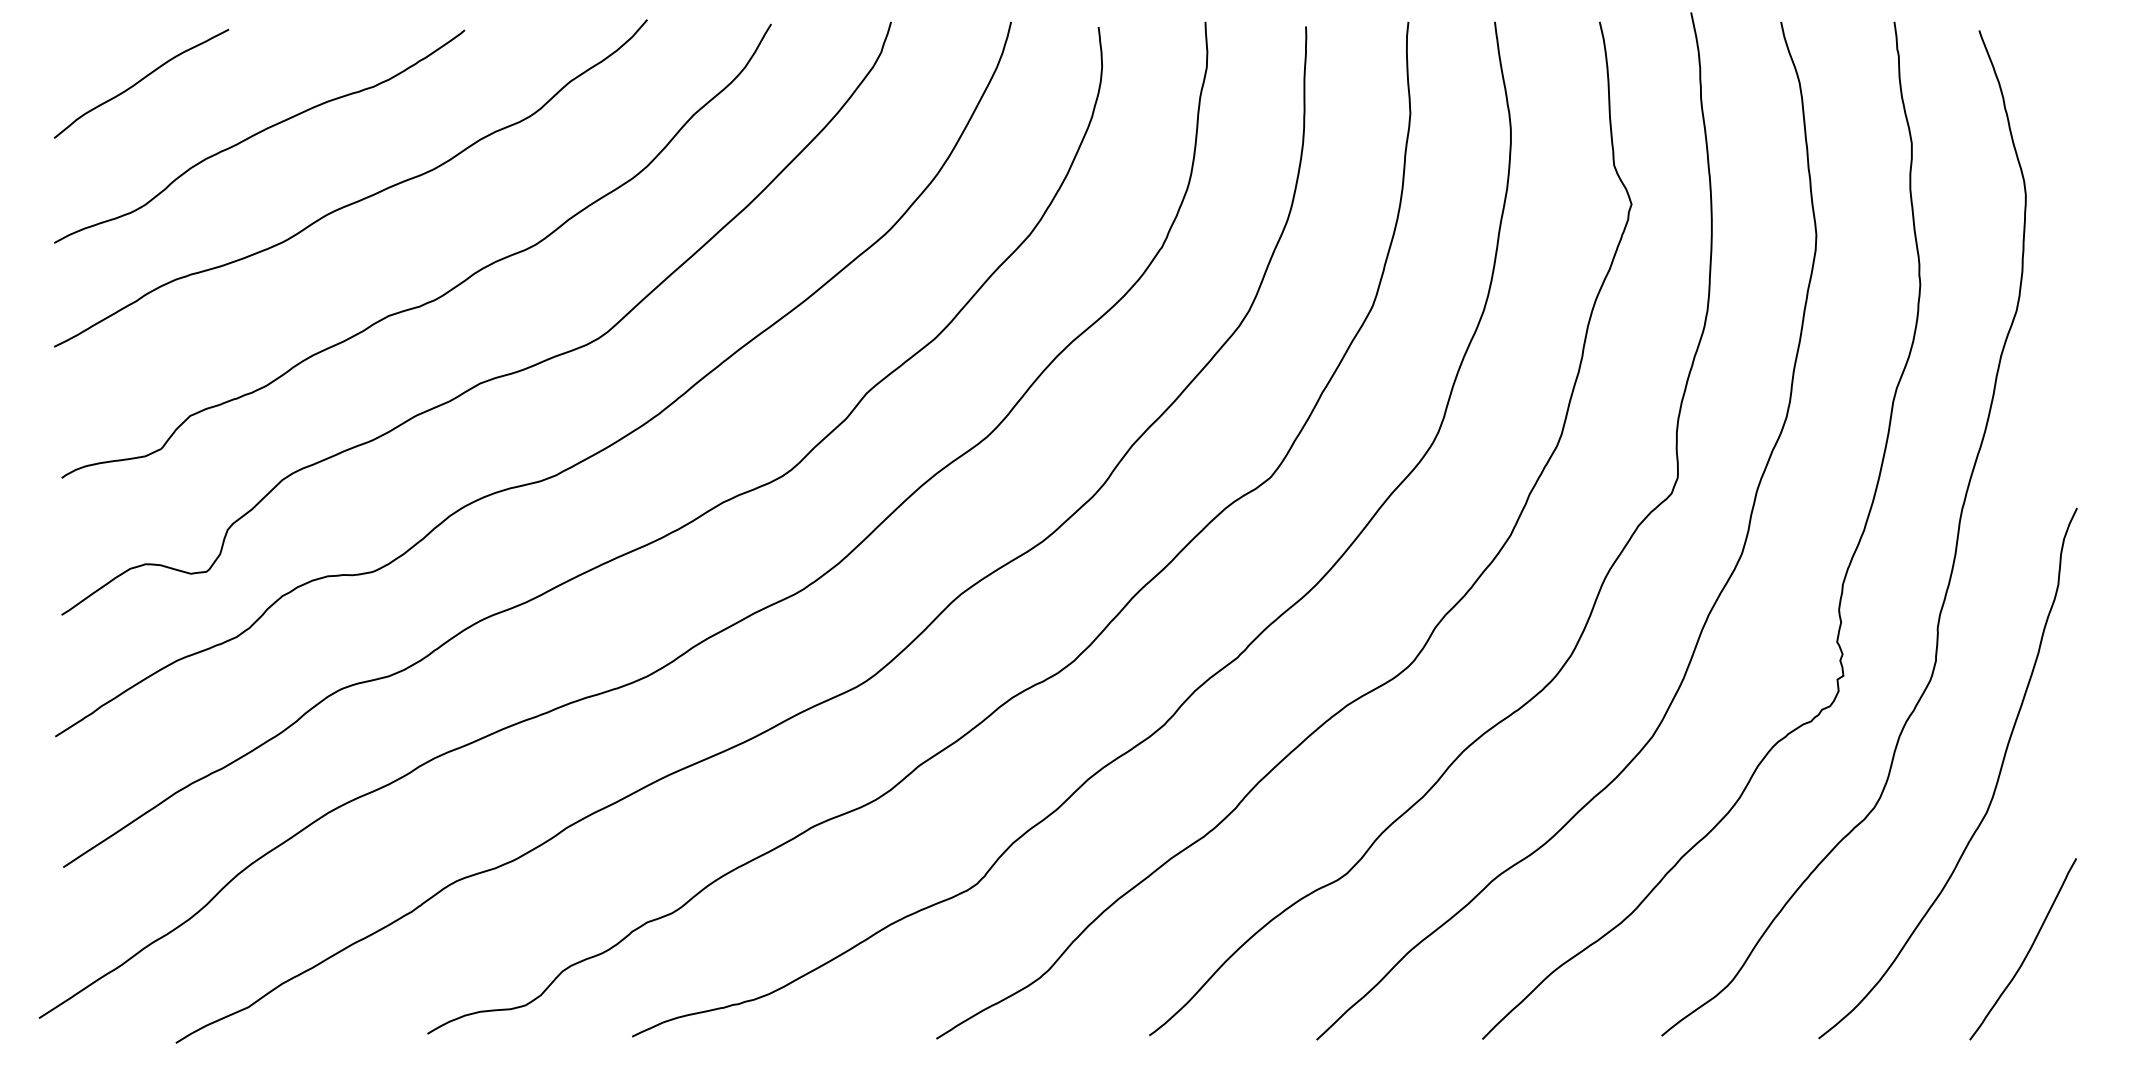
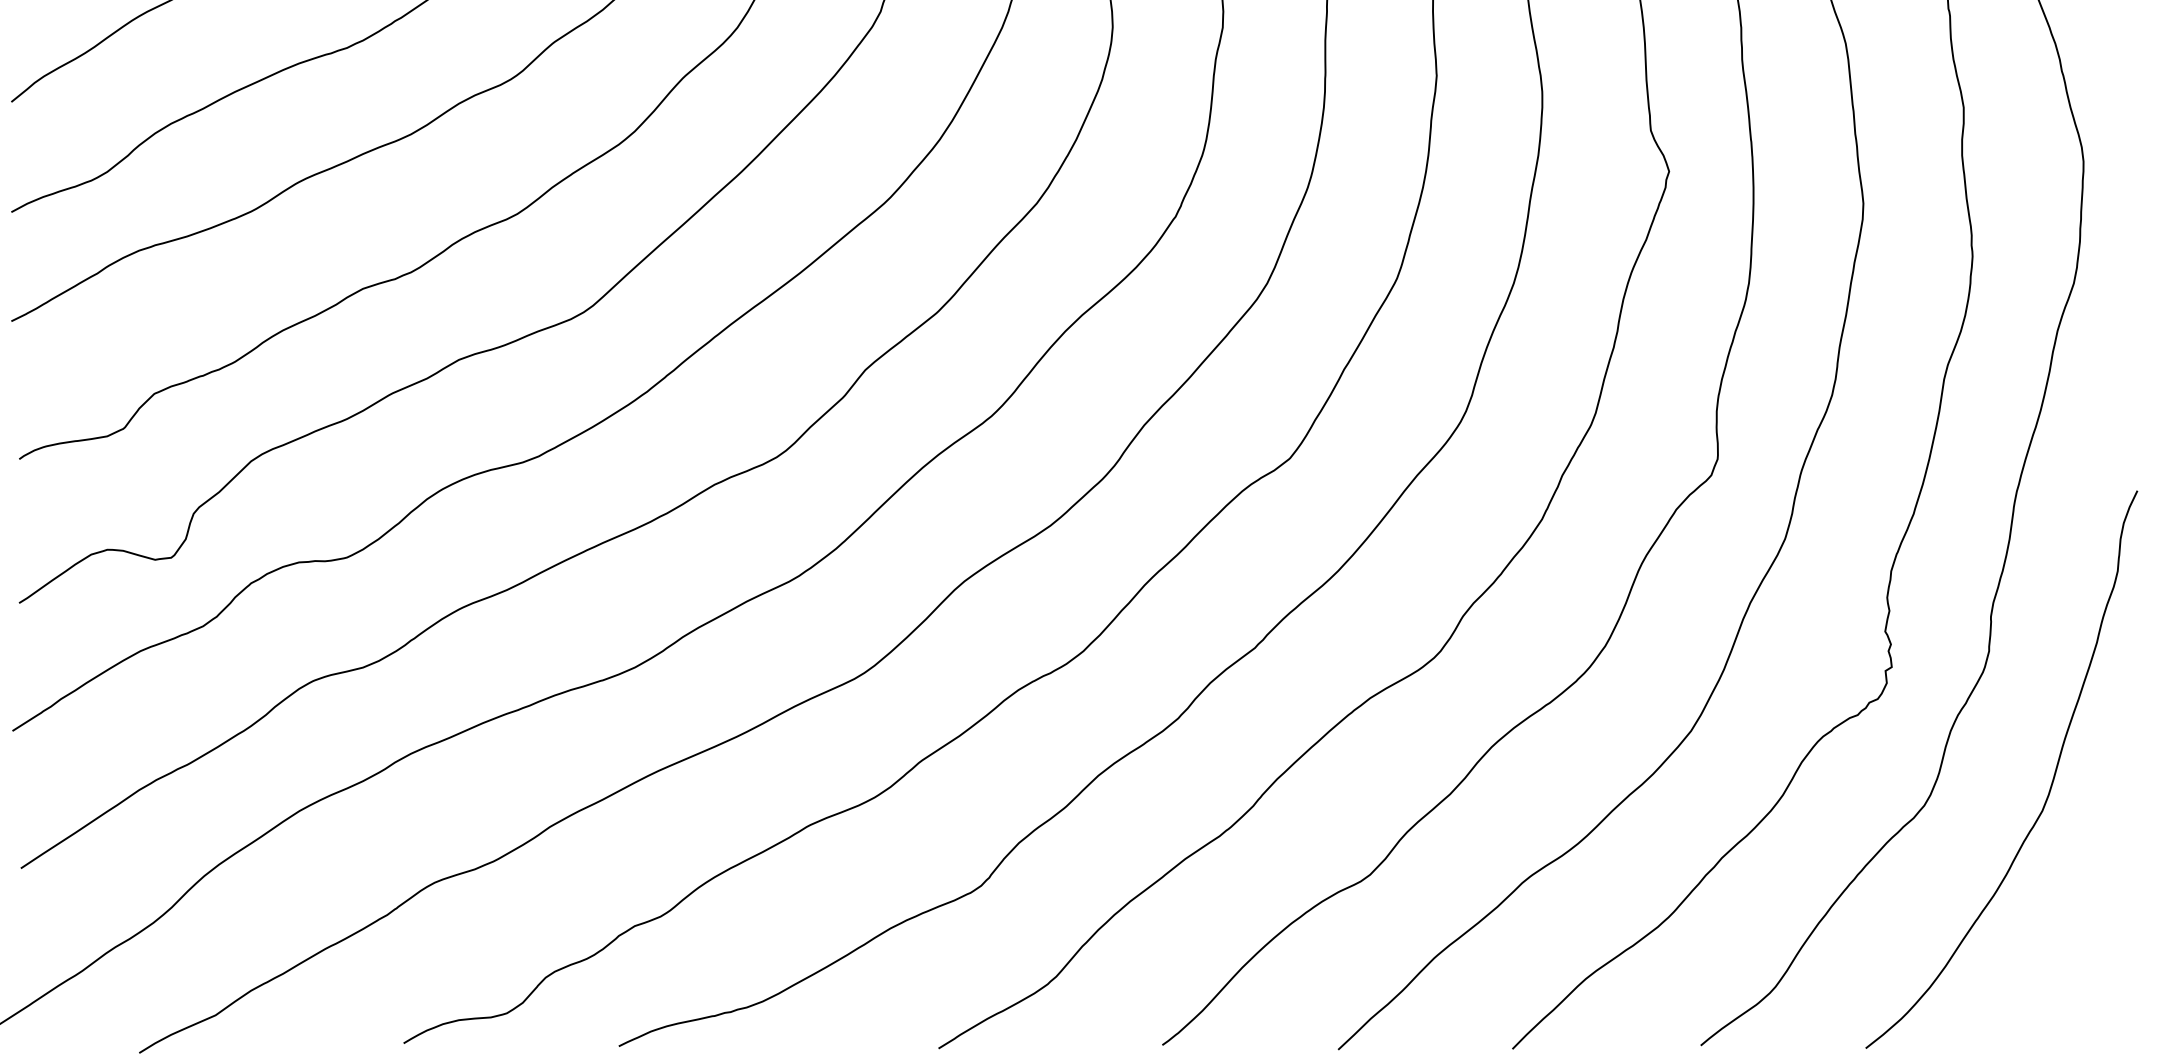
curve: (2026, 953) -> (2084, 958), removed

